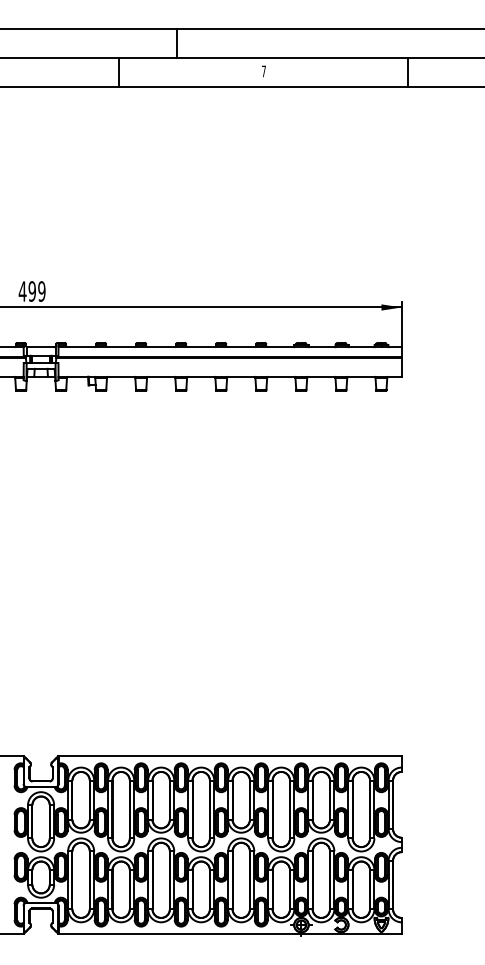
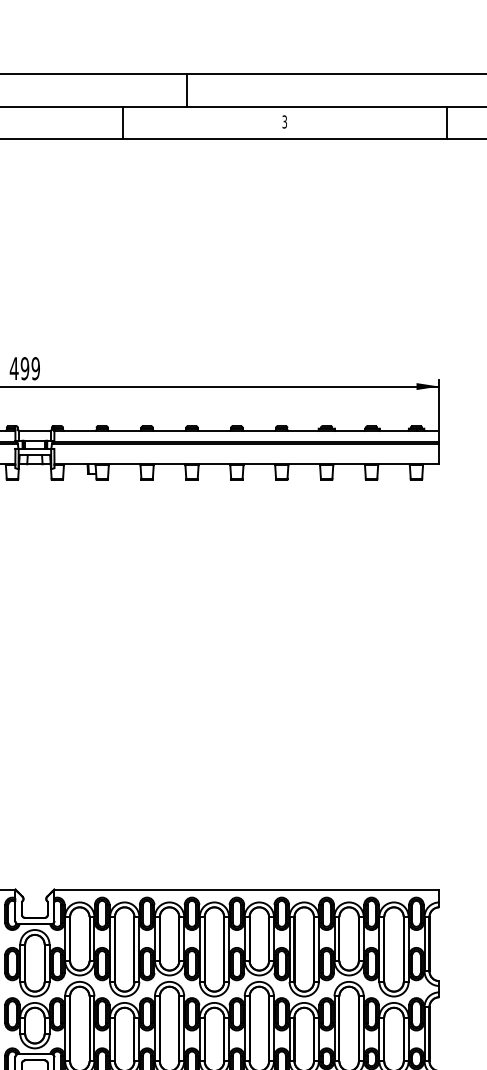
text: (263, 71) -> (284, 121), 7 -> 3

